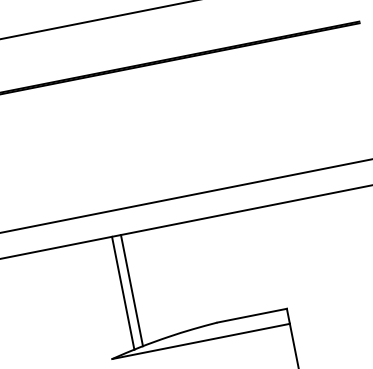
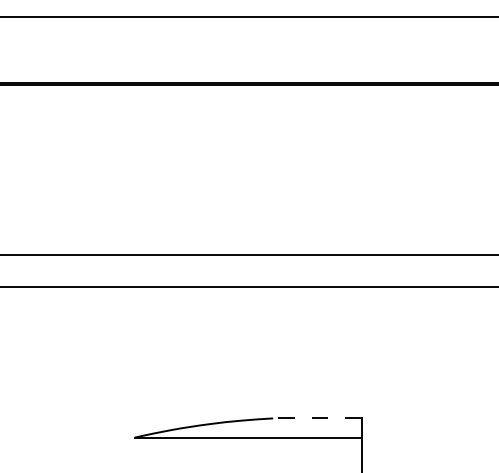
line: (131, 290) -> (175, 358), removed
line: (123, 293) -> (164, 359), removed
line: (252, 315) -> (317, 418), solid -> dashed

